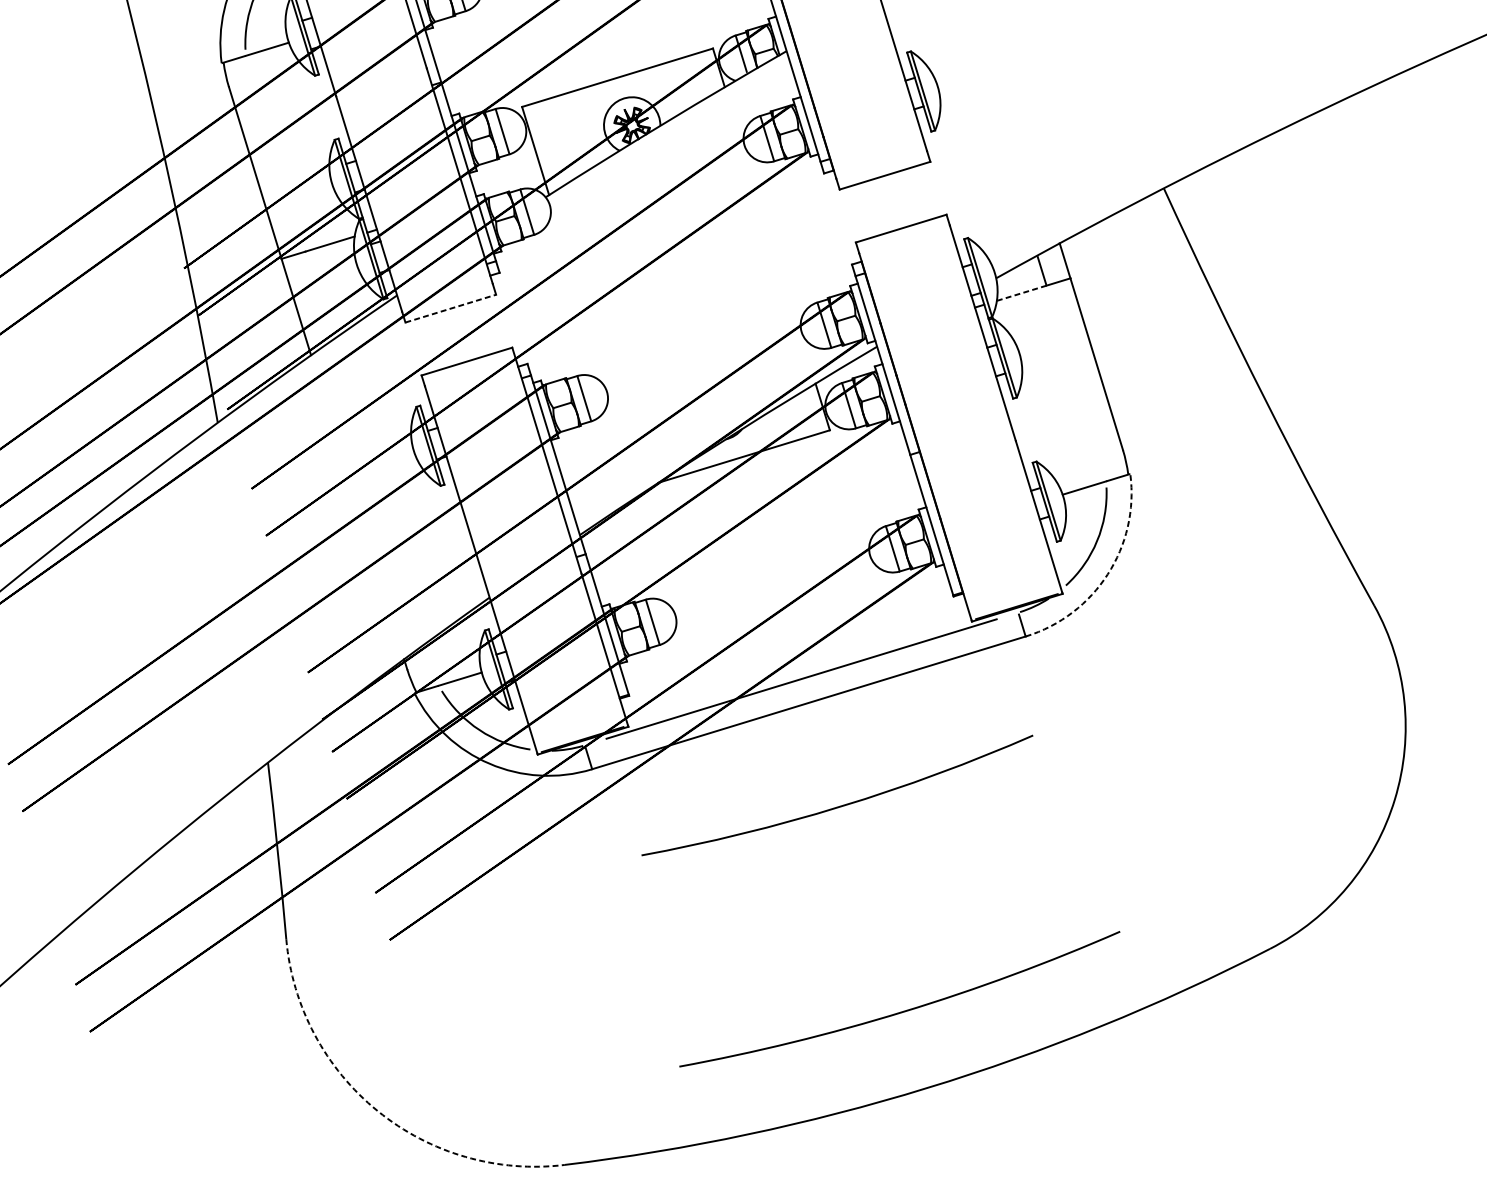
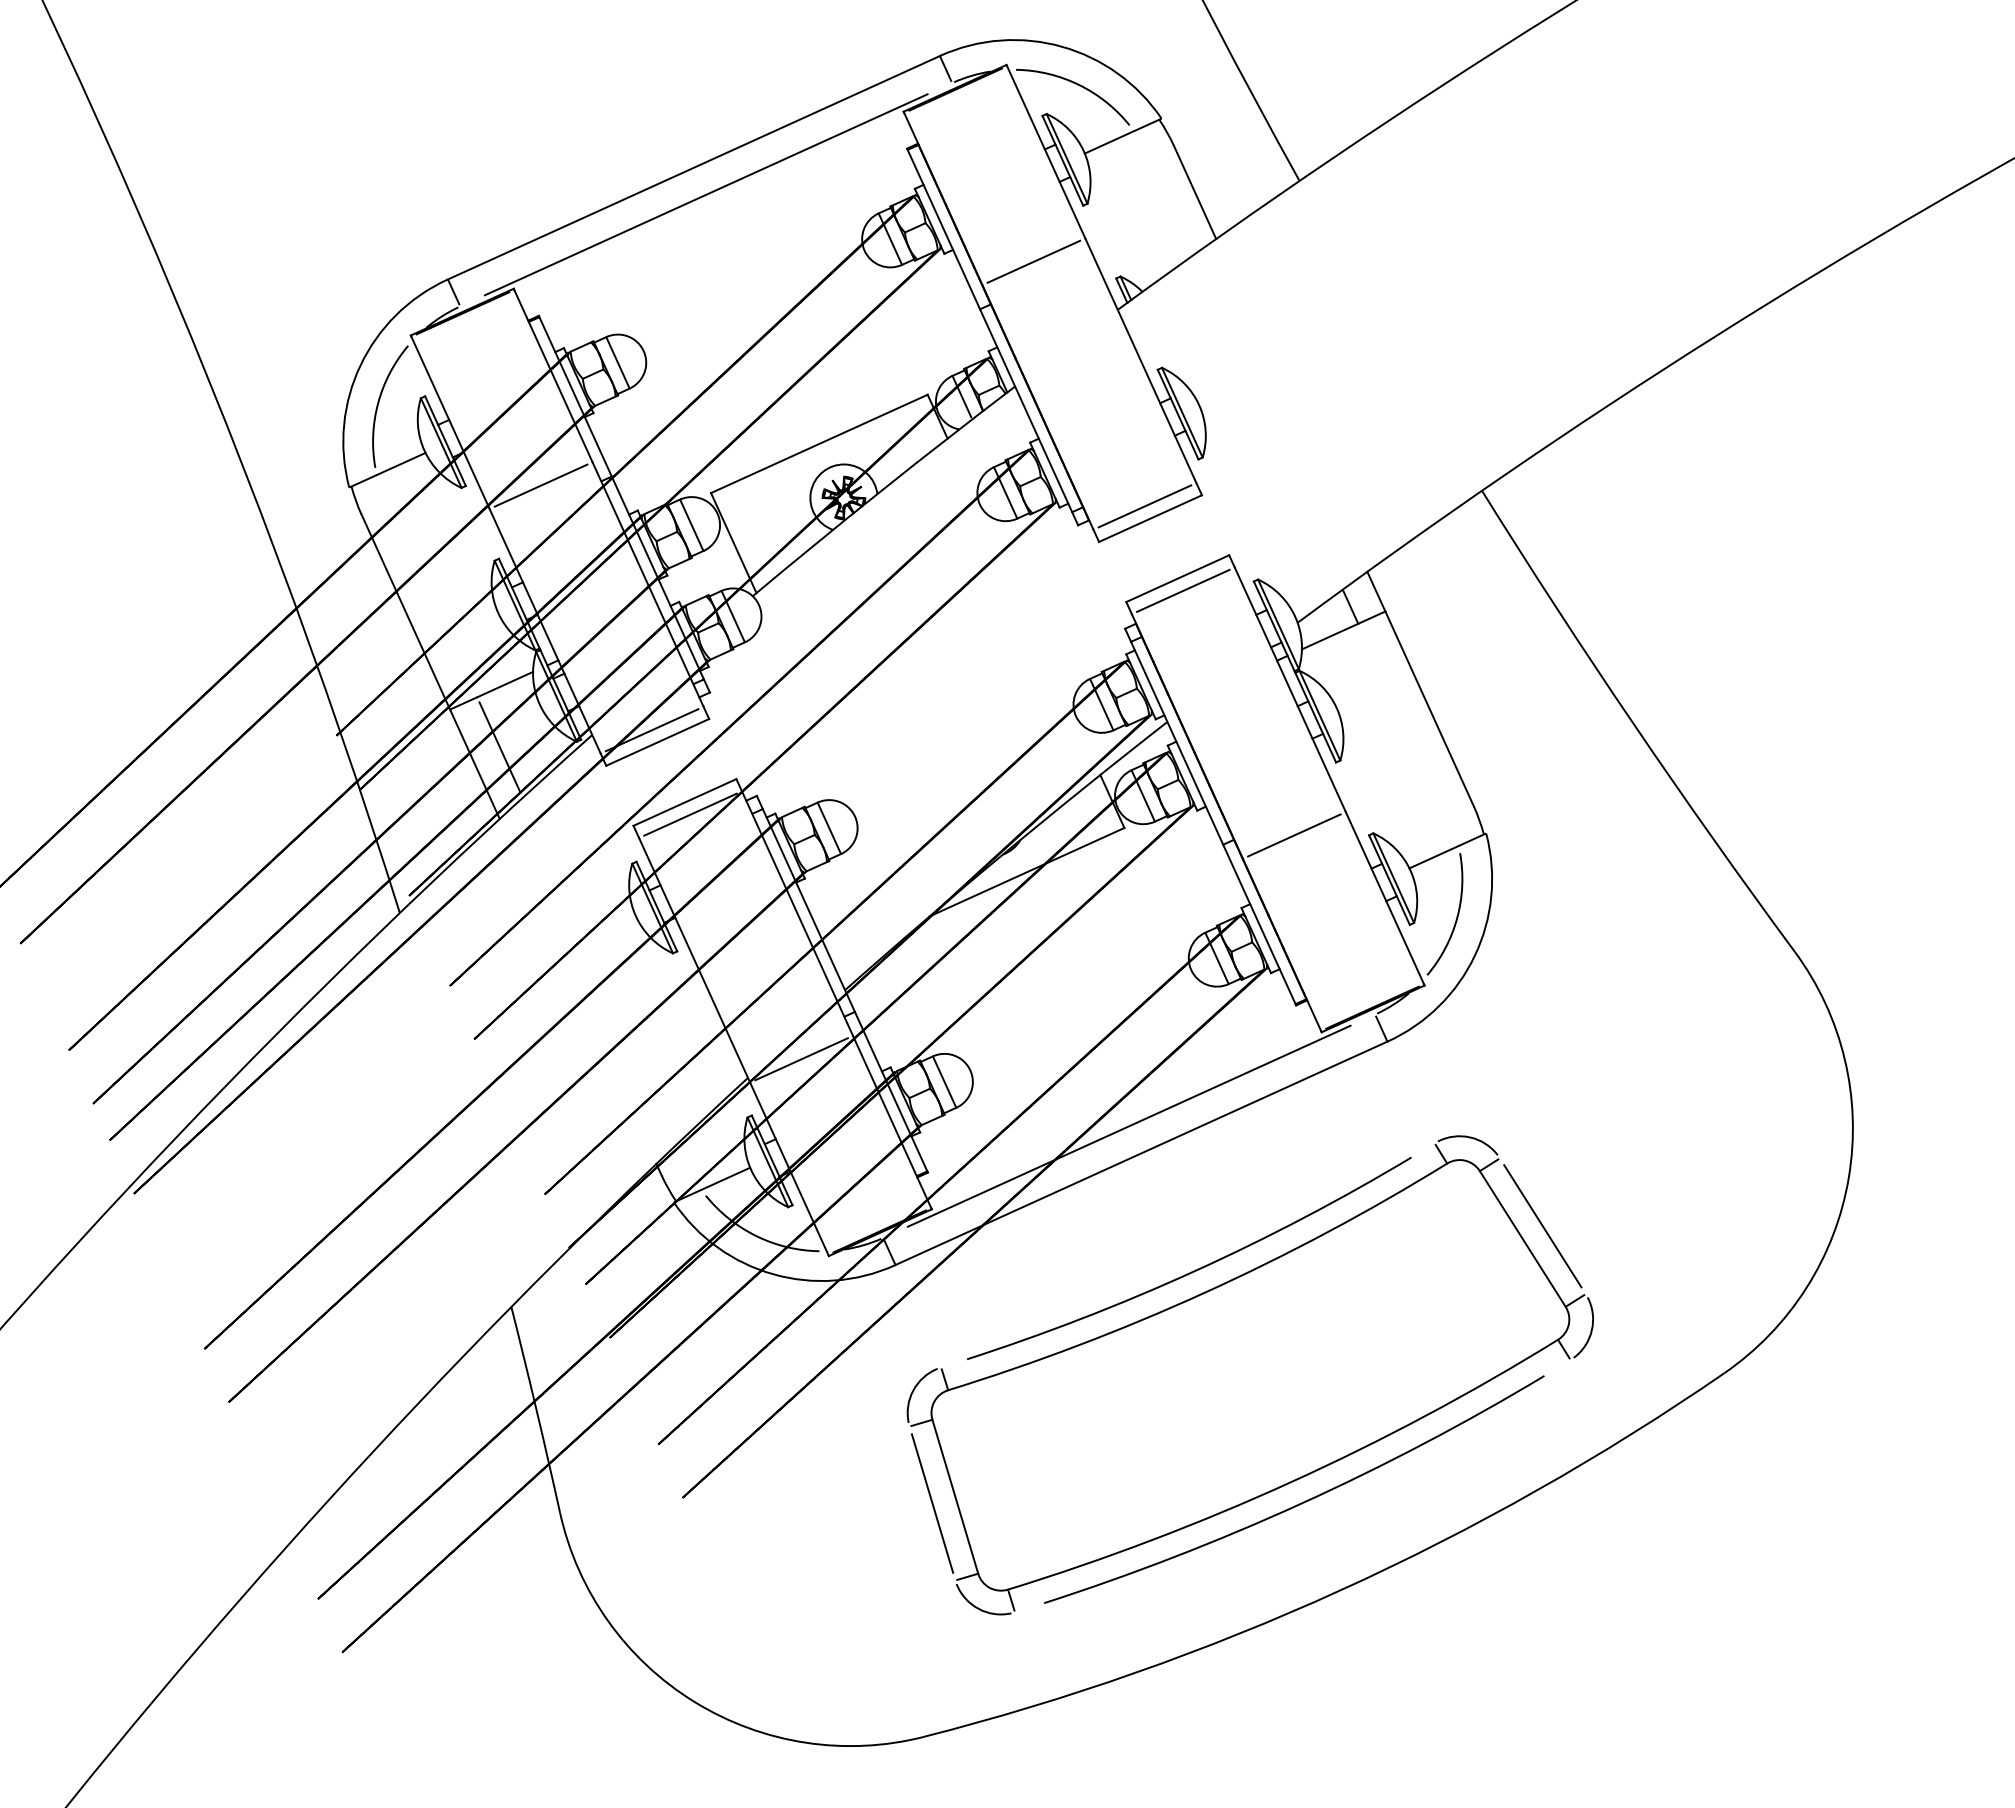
line: (381, 82) -> (540, 485), added
line: (881, 164) -> (1144, 506), added
line: (904, 239) -> (1183, 590), added
line: (1022, 293) -> (1330, 636), dashed -> solid
line: (318, 295) -> (499, 747), added
line: (446, 298) -> (651, 730), added
line: (450, 308) -> (657, 742), dashed -> solid
line: (470, 372) -> (690, 814), added
line: (970, 454) -> (1294, 835), added
arc: (1107, 574) -> (1474, 955), dashed -> solid
line: (536, 588) -> (801, 1059), added
part: (874, 899) -> (1249, 1375), added
arc: (377, 1110) -> (694, 1701), dashed -> solid

